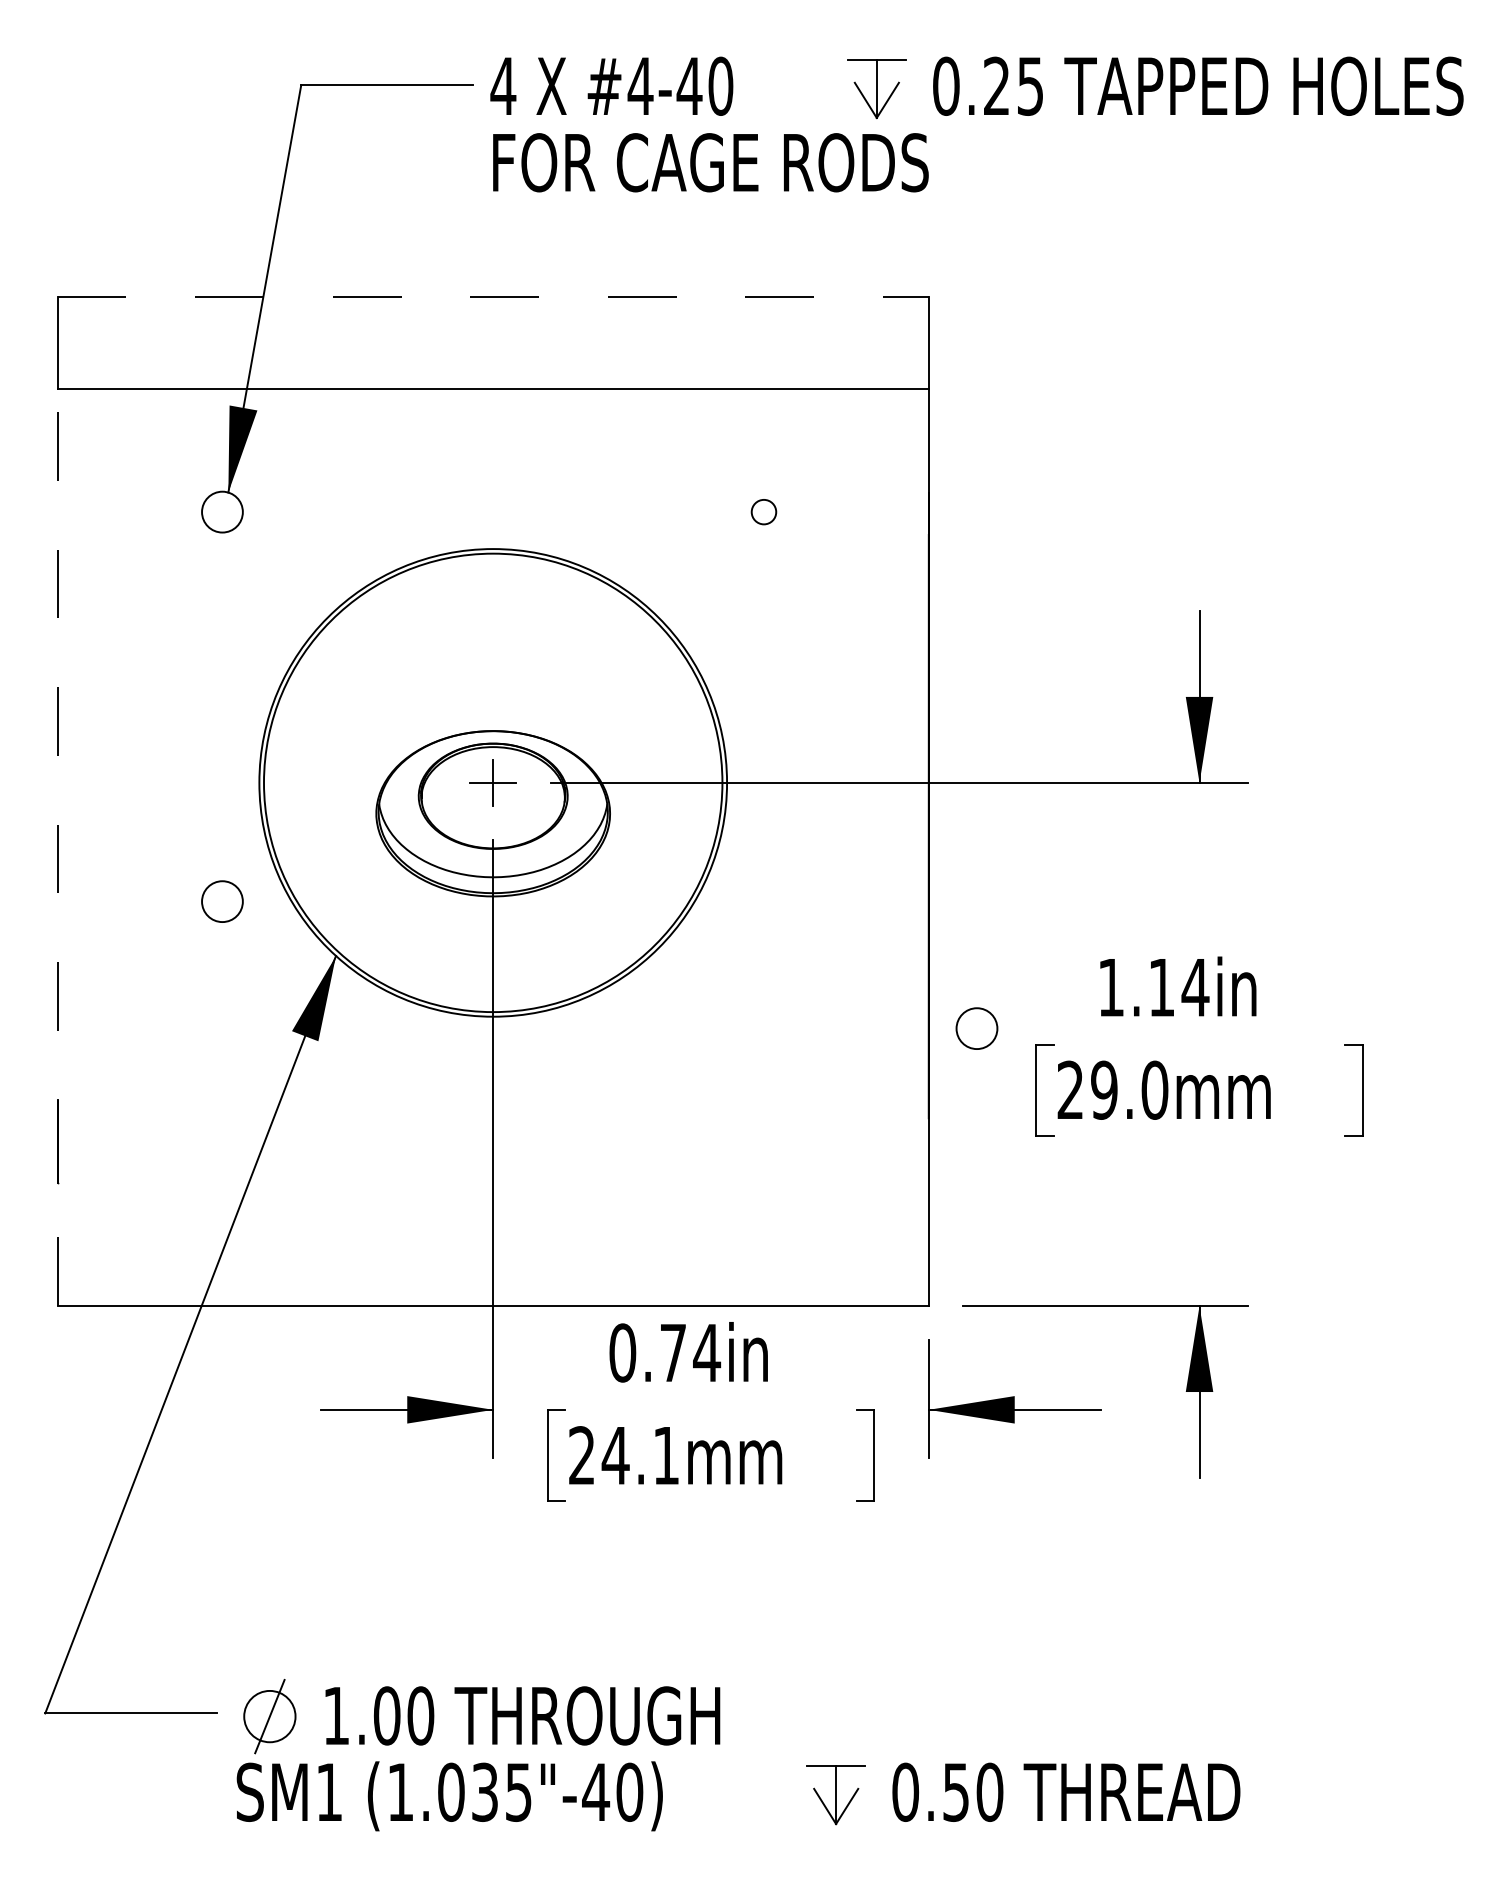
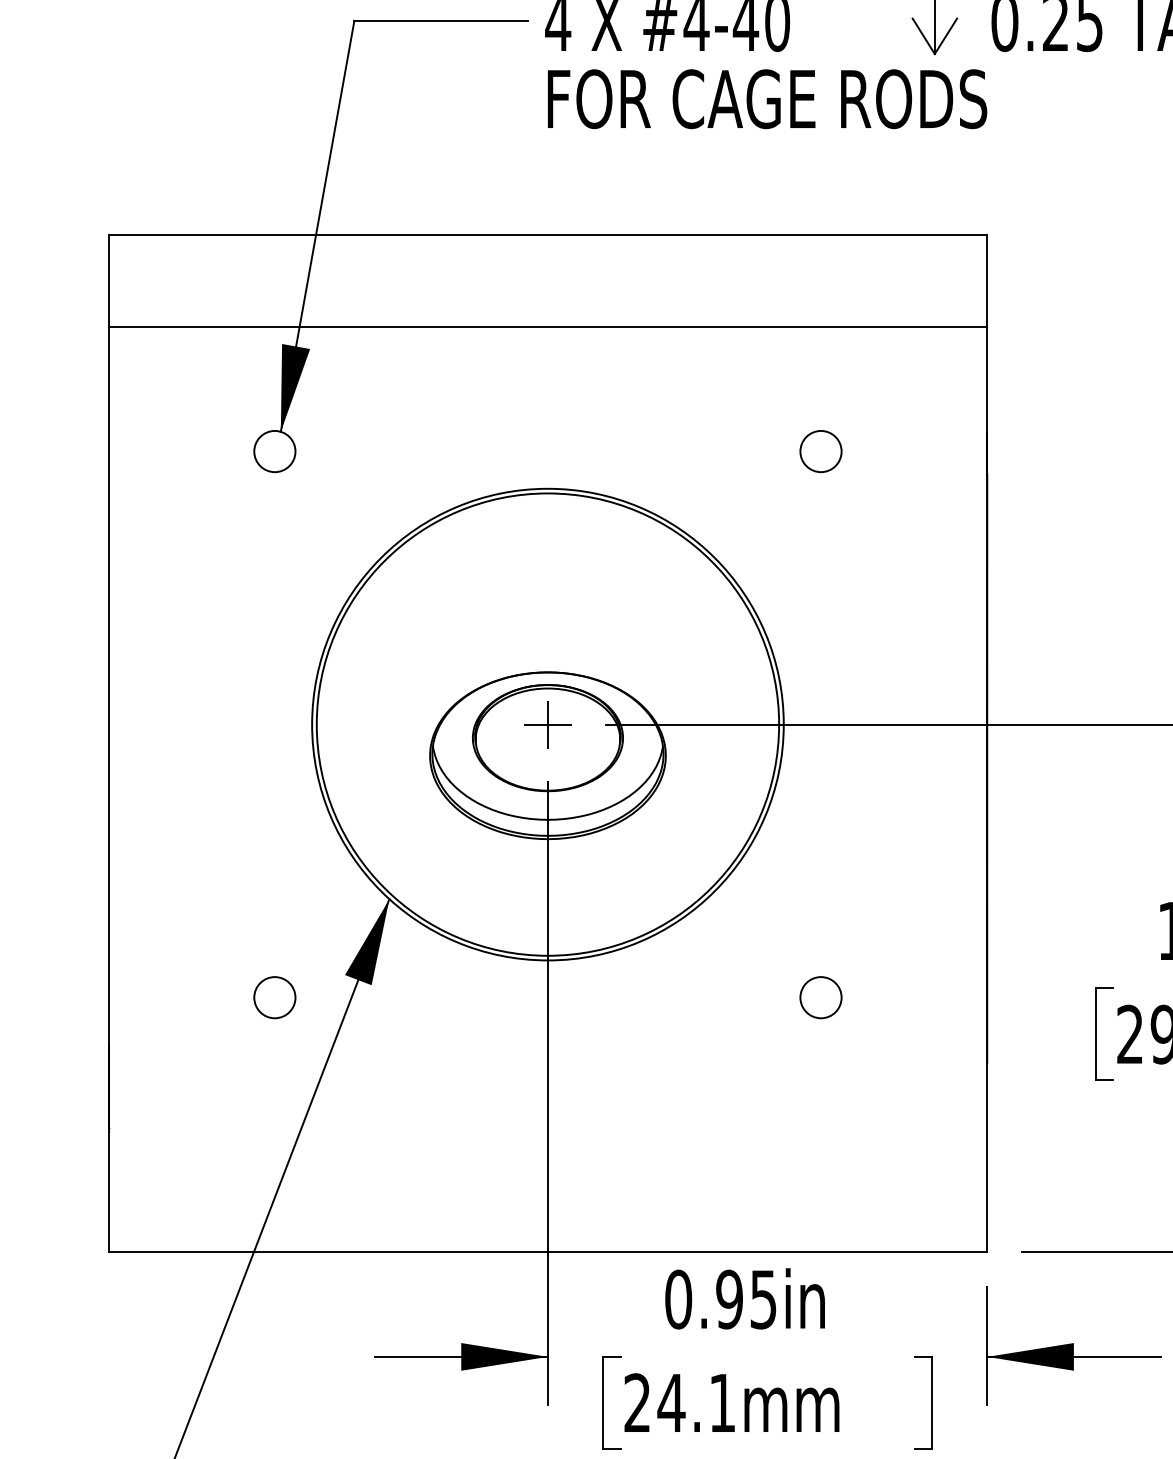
line: (493, 297) -> (548, 235), dashed -> solid
circle: (763, 511) -> (820, 450), size x1.67
line: (57, 847) -> (108, 789), dashed -> solid
circle: (222, 901) -> (274, 997), moved
circle: (976, 1028) -> (820, 997), moved
text: (690, 1352) -> (746, 1299), 0.74in -> 0.95in

